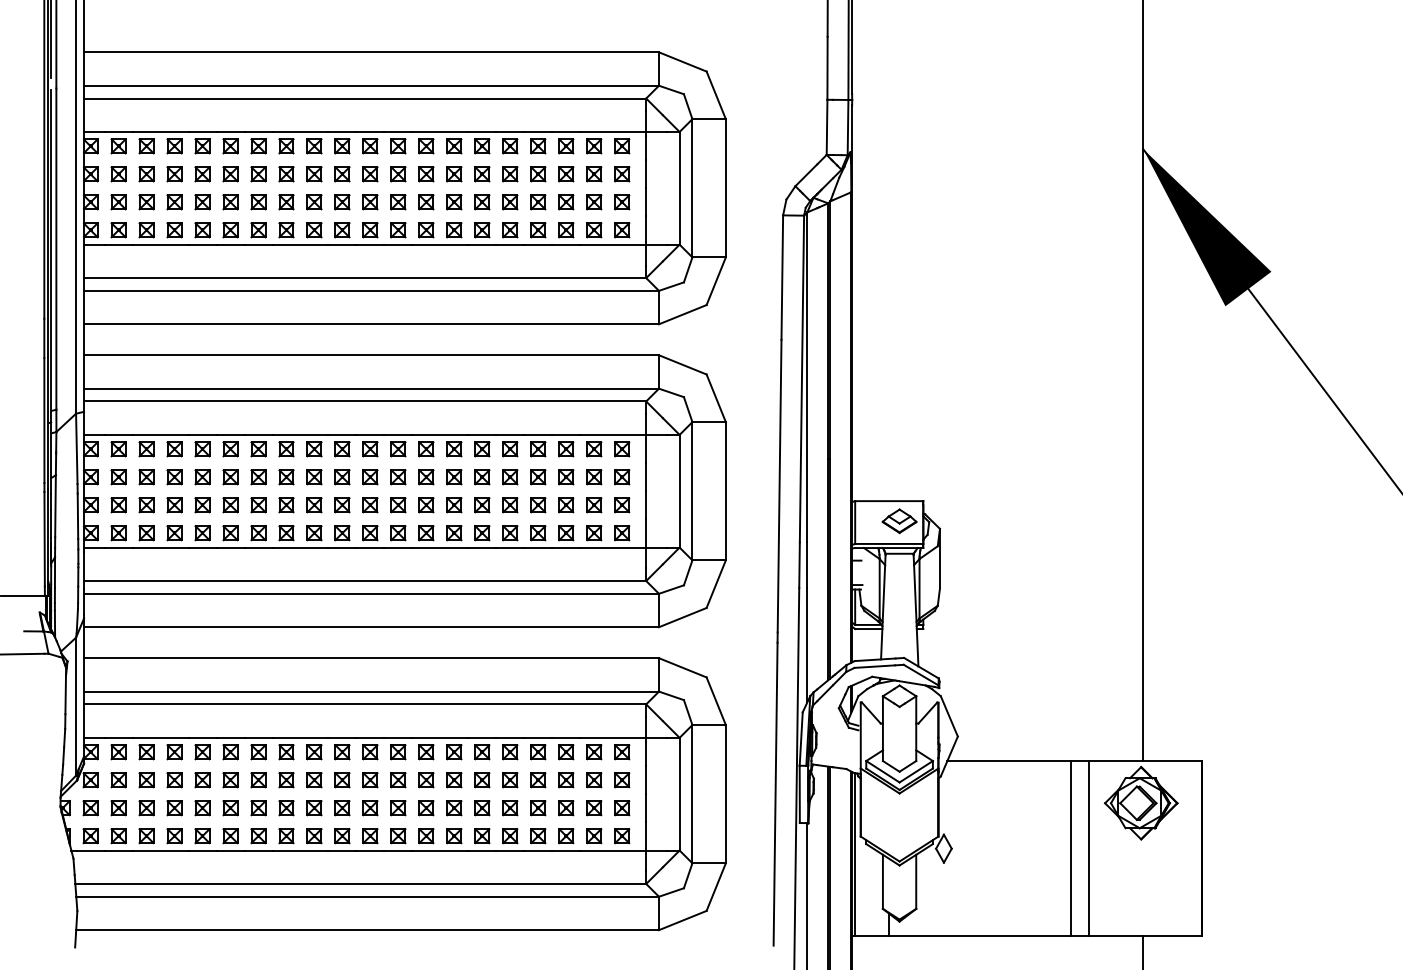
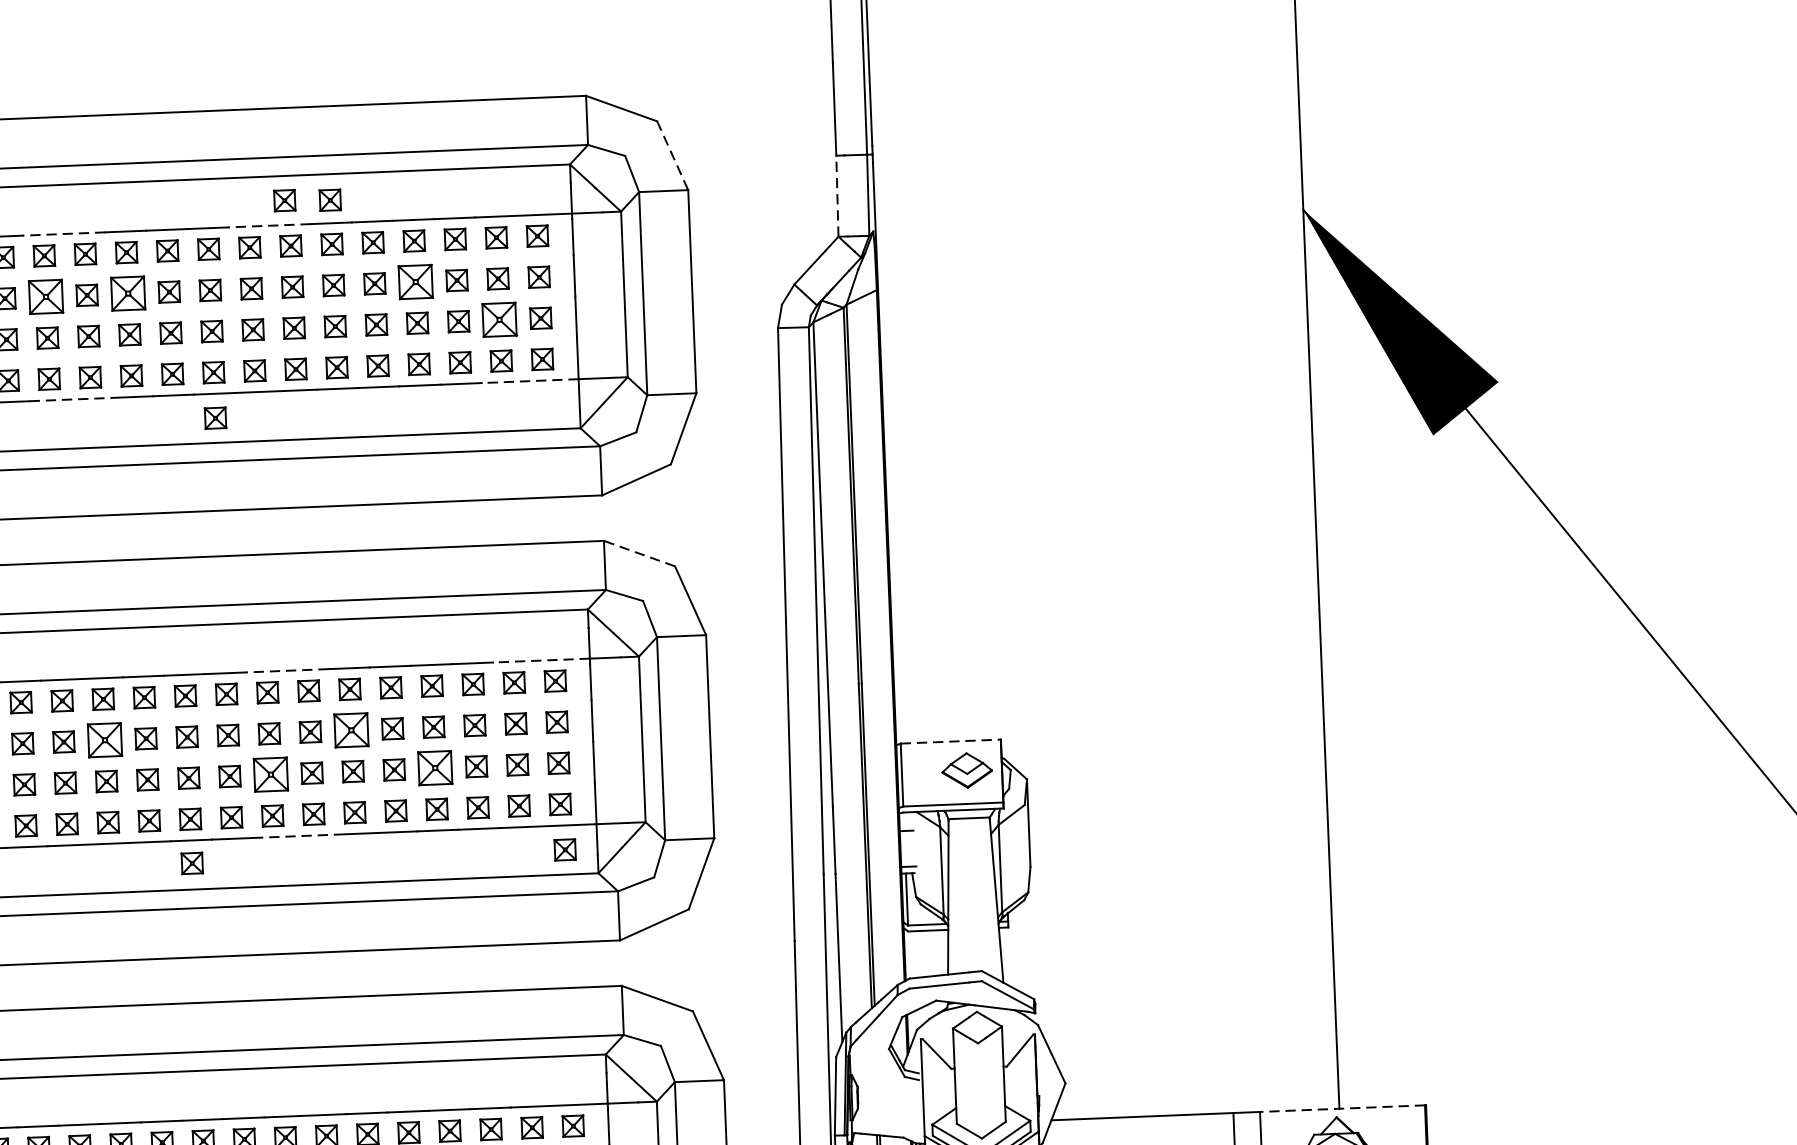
line: (716, 95) -> (673, 155), solid -> dashed
part: (451, 115) -> (284, 200), added
part: (482, 116) -> (330, 200), added
line: (827, 127) -> (838, 196), solid -> dashed
line: (300, 131) -> (64, 233), solid -> dashed
line: (440, 131) -> (269, 225), solid -> dashed
part: (286, 174) -> (46, 297), size x1.6
part: (342, 174) -> (128, 294), size x1.6
part: (538, 174) -> (416, 282), size x1.6
part: (594, 202) -> (500, 320), size x1.6
line: (300, 244) -> (70, 399), solid -> dashed
line: (613, 244) -> (530, 380), solid -> dashed
part: (398, 261) -> (215, 418), added
line: (682, 364) -> (639, 553), solid -> dashed
line: (440, 434) -> (287, 670), solid -> dashed
line: (613, 434) -> (541, 659), solid -> dashed
part: (314, 477) -> (105, 740), size x1.6
part: (482, 477) -> (351, 730), size x1.6
line: (889, 501) -> (951, 742), solid -> dashed
part: (426, 505) -> (271, 775), size x1.6
part: (538, 505) -> (435, 768), size x1.6
line: (440, 547) -> (294, 836), solid -> dashed
part: (370, 563) -> (192, 863), added
part: (624, 564) -> (565, 850), added
line: (1144, 761) -> (1341, 1109), solid -> dashed

